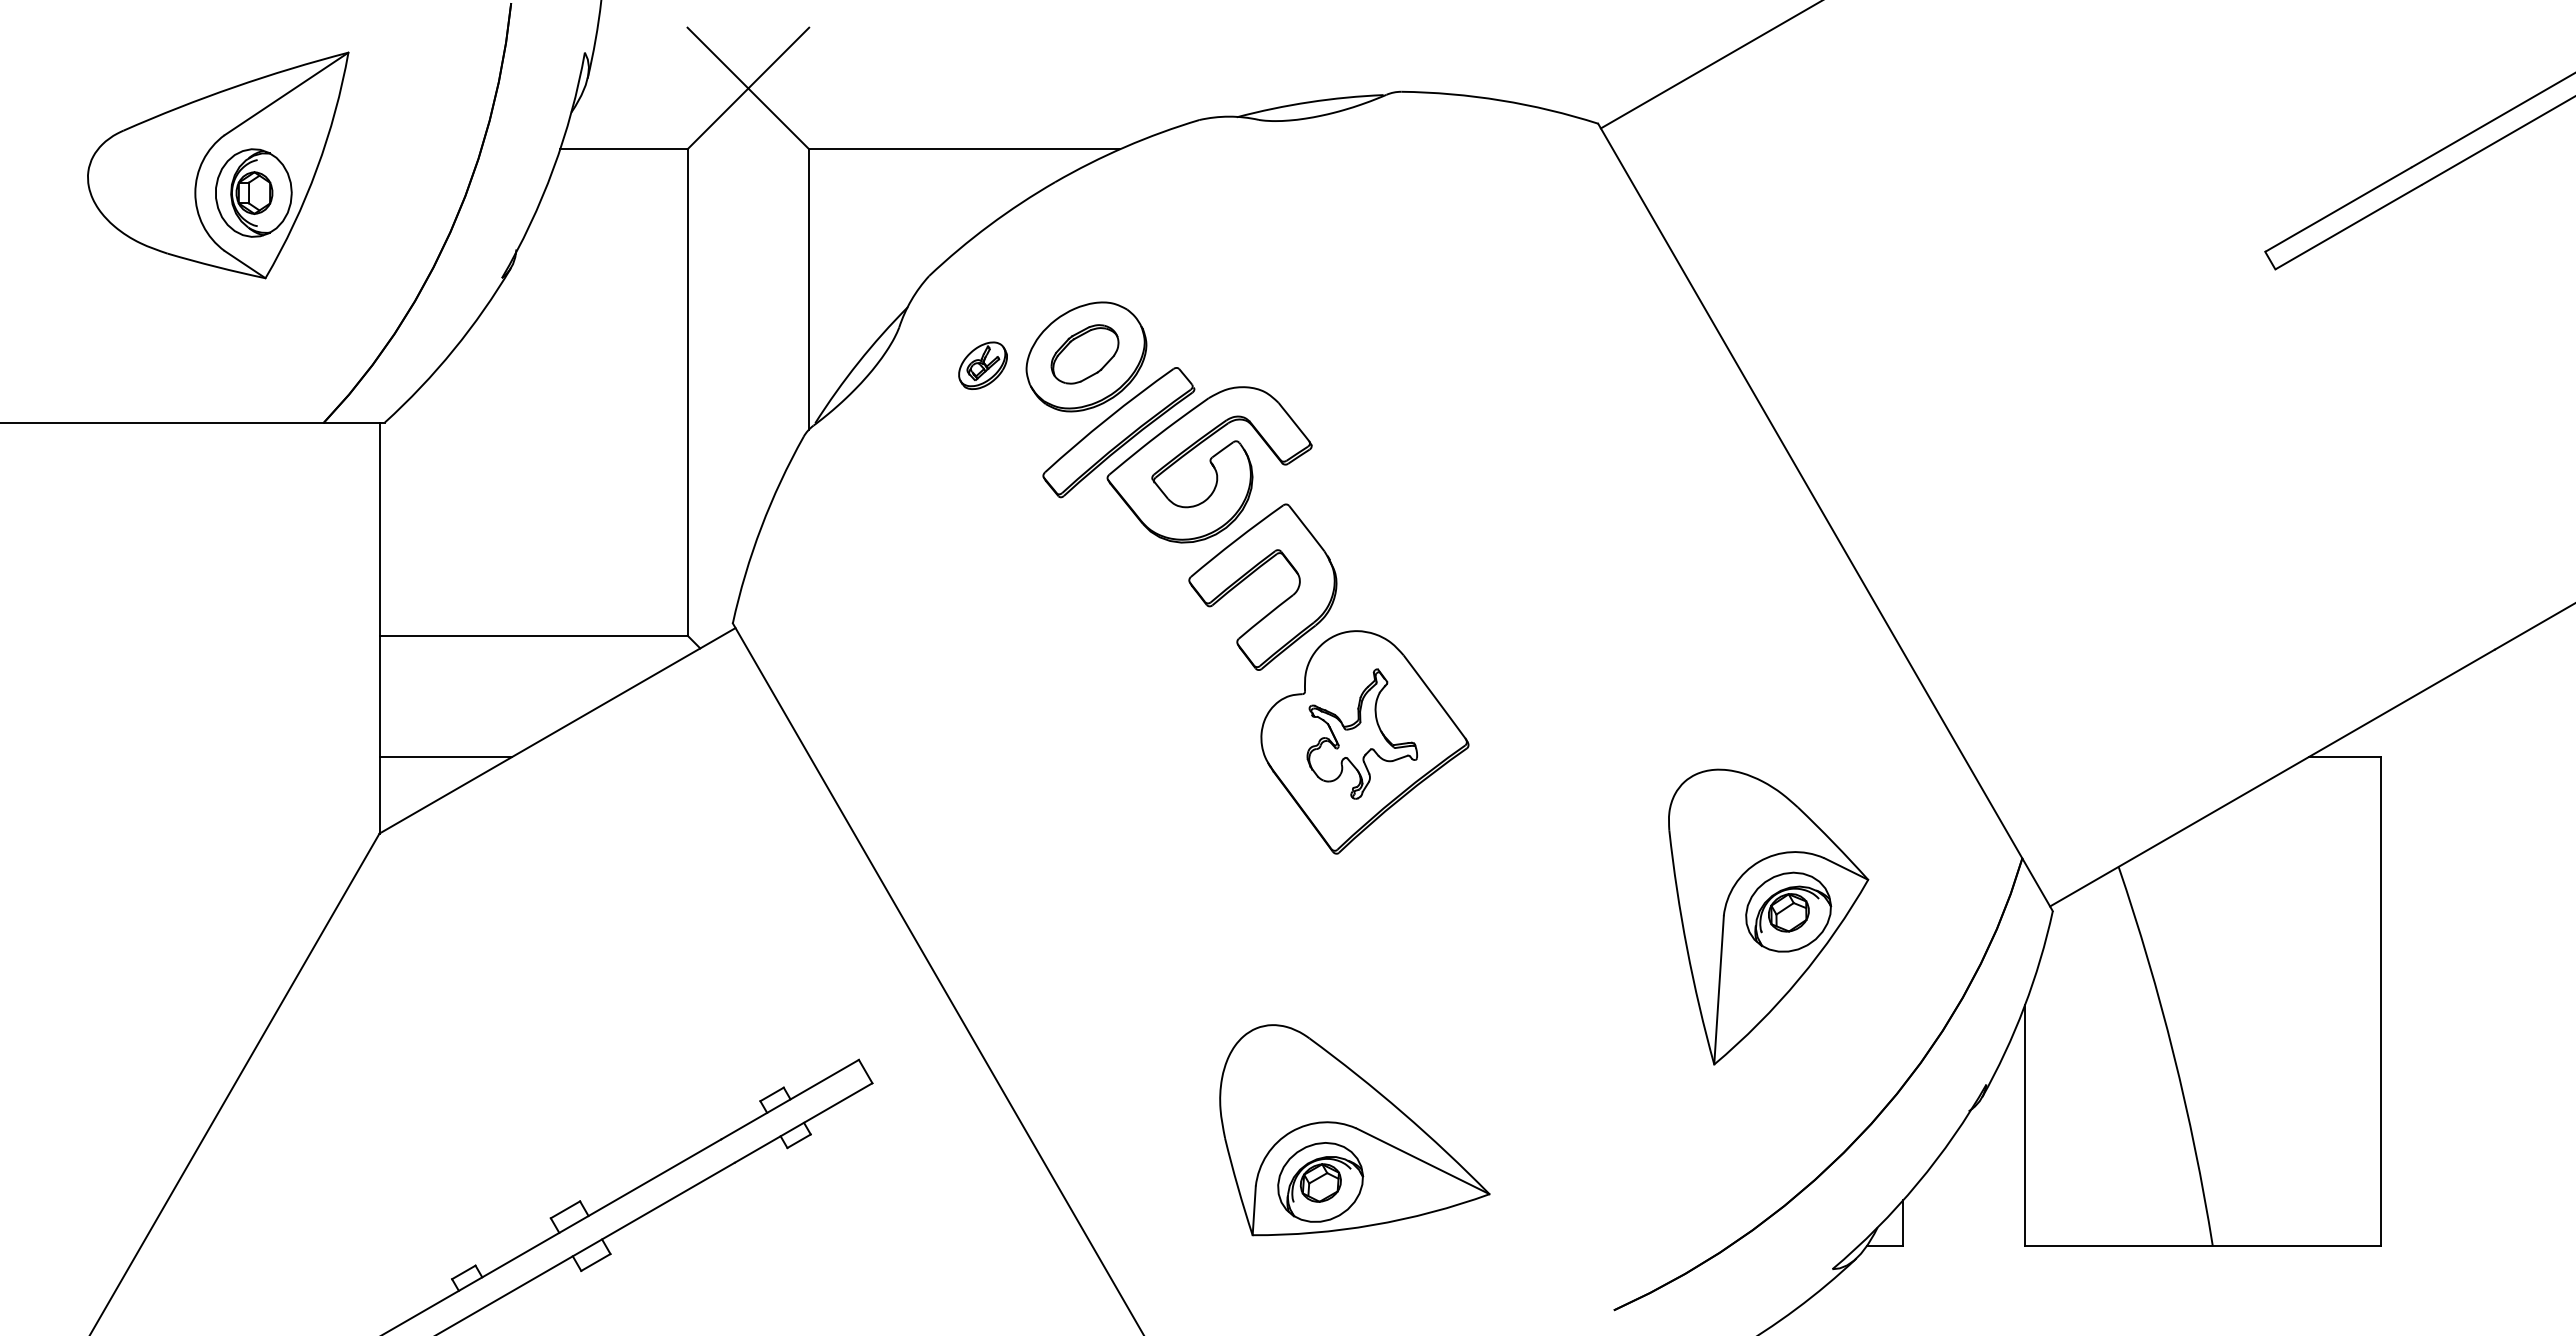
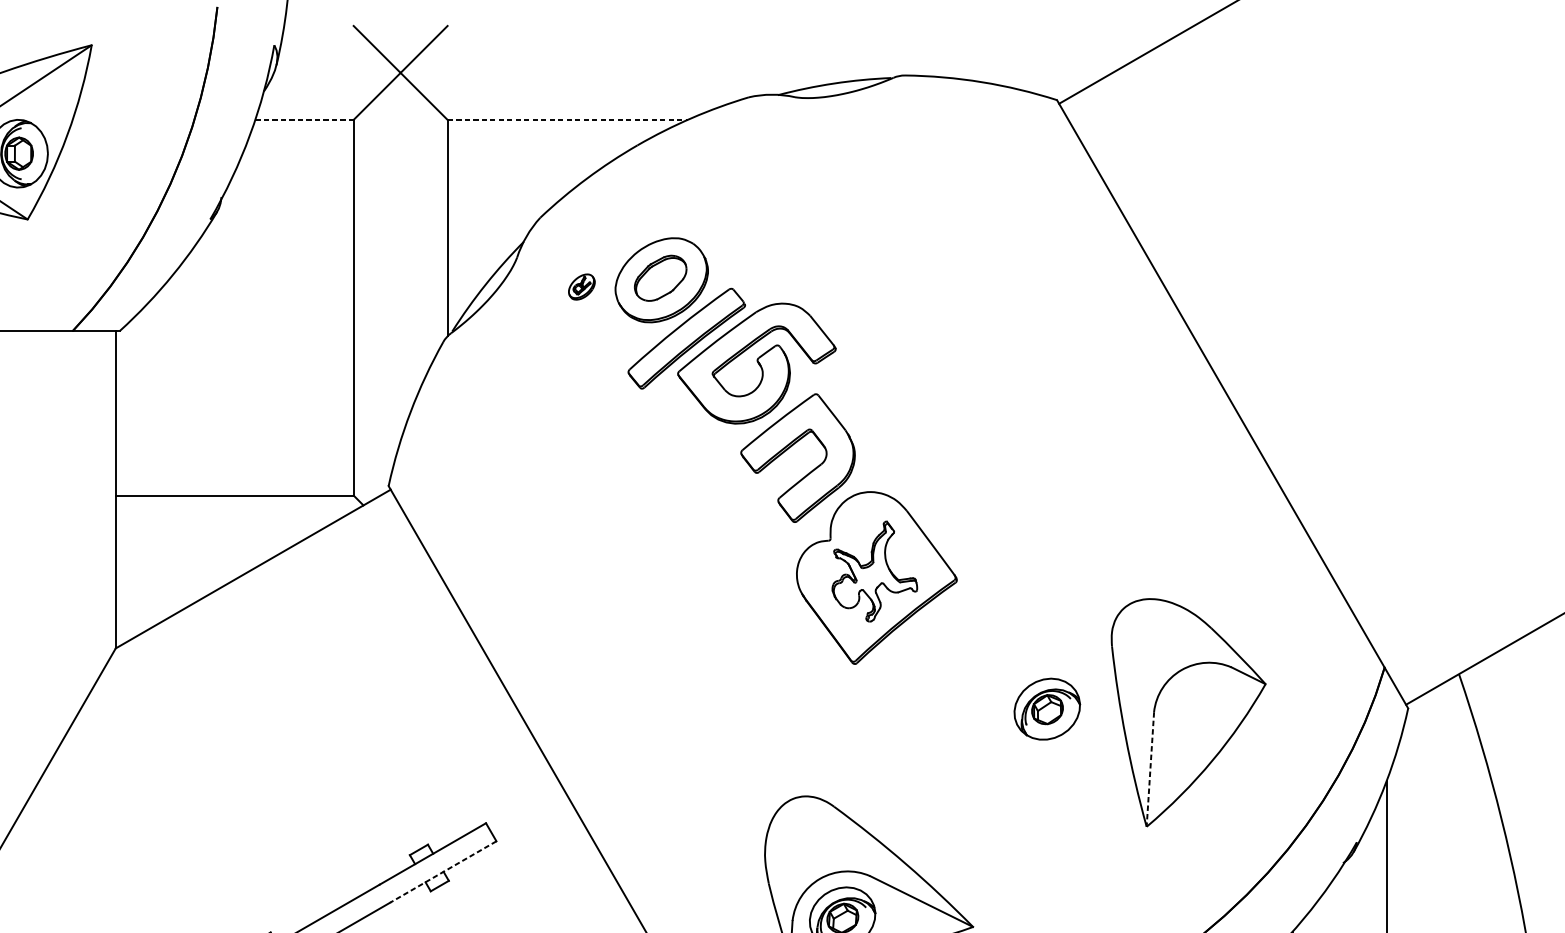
line: (623, 149) -> (304, 120), solid -> dashed
line: (965, 149) -> (568, 120), solid -> dashed
part: (982, 365) -> (581, 286), size x0.7
line: (445, 757) -> (166, 589), removed
part: (1788, 911) -> (1047, 708), moved
line: (1719, 990) -> (1150, 769), solid -> dashed
line: (803, 1123) -> (443, 872), solid -> dashed

